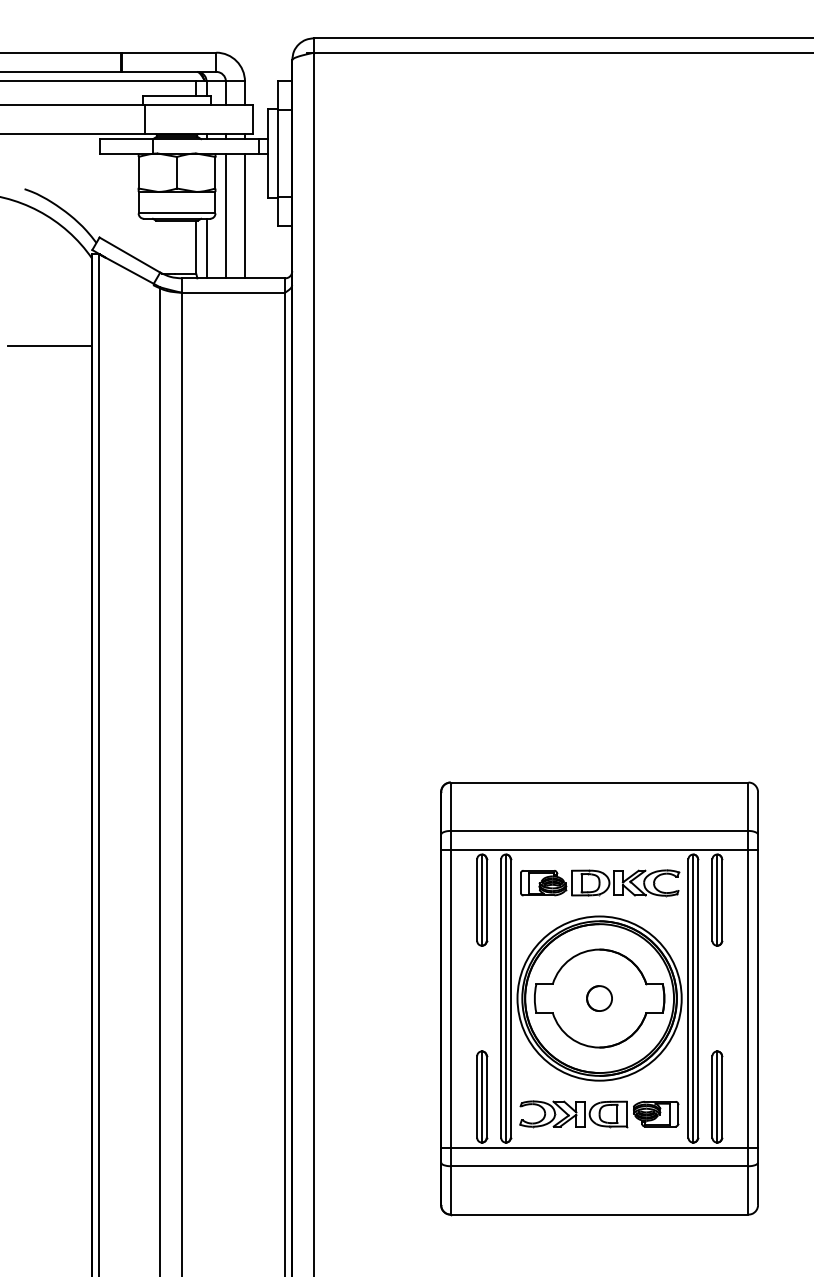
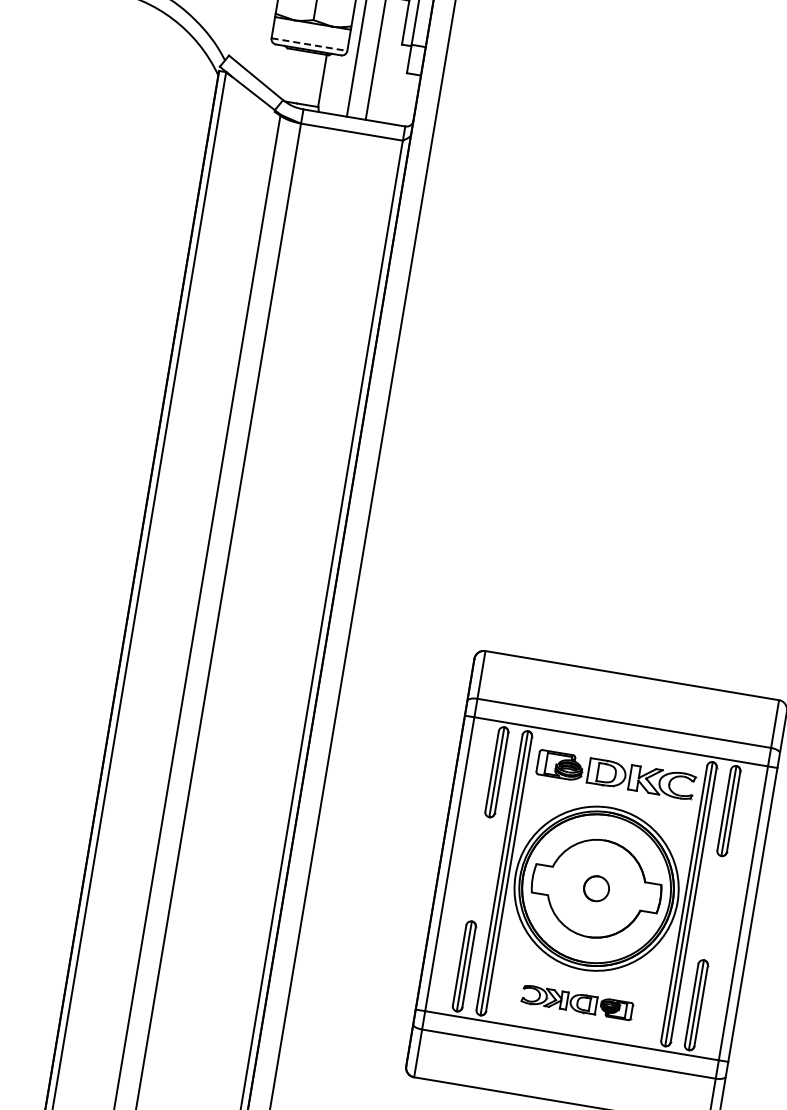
line: (177, 213) -> (309, 44), solid -> dashed
line: (206, 248) -> (332, 84), removed
line: (50, 345) -> (162, 153), removed
part: (599, 1114) -> (577, 1003), size x0.7

